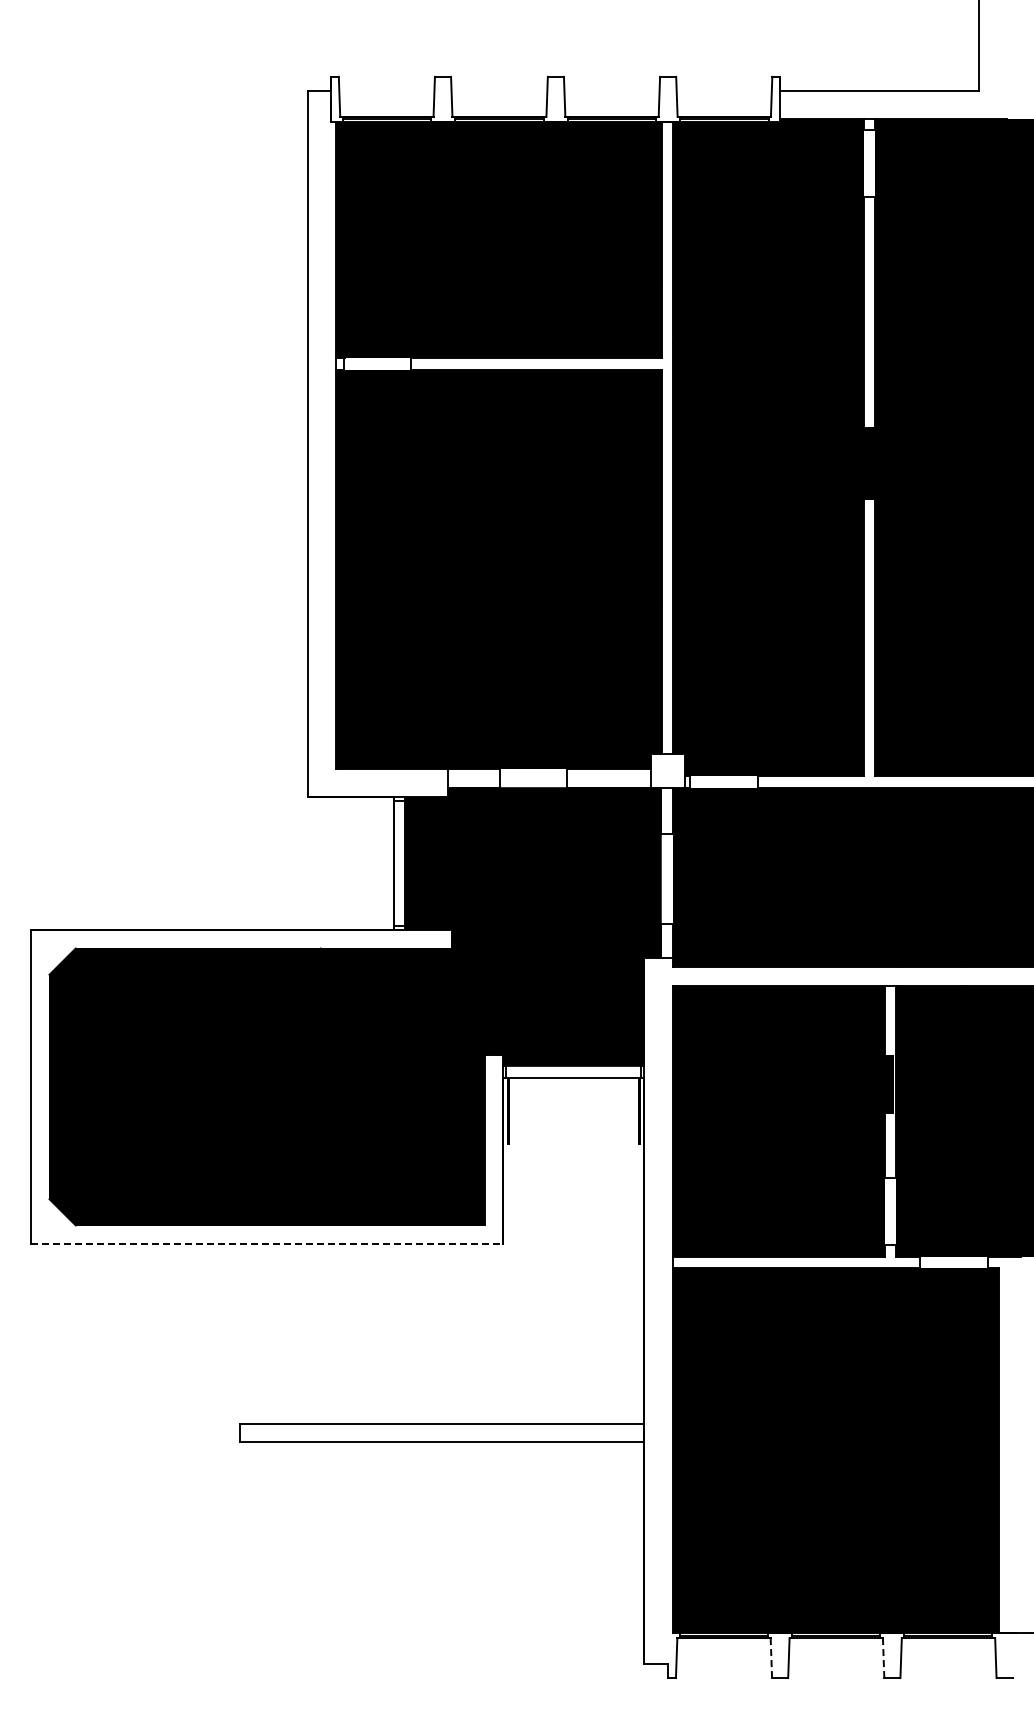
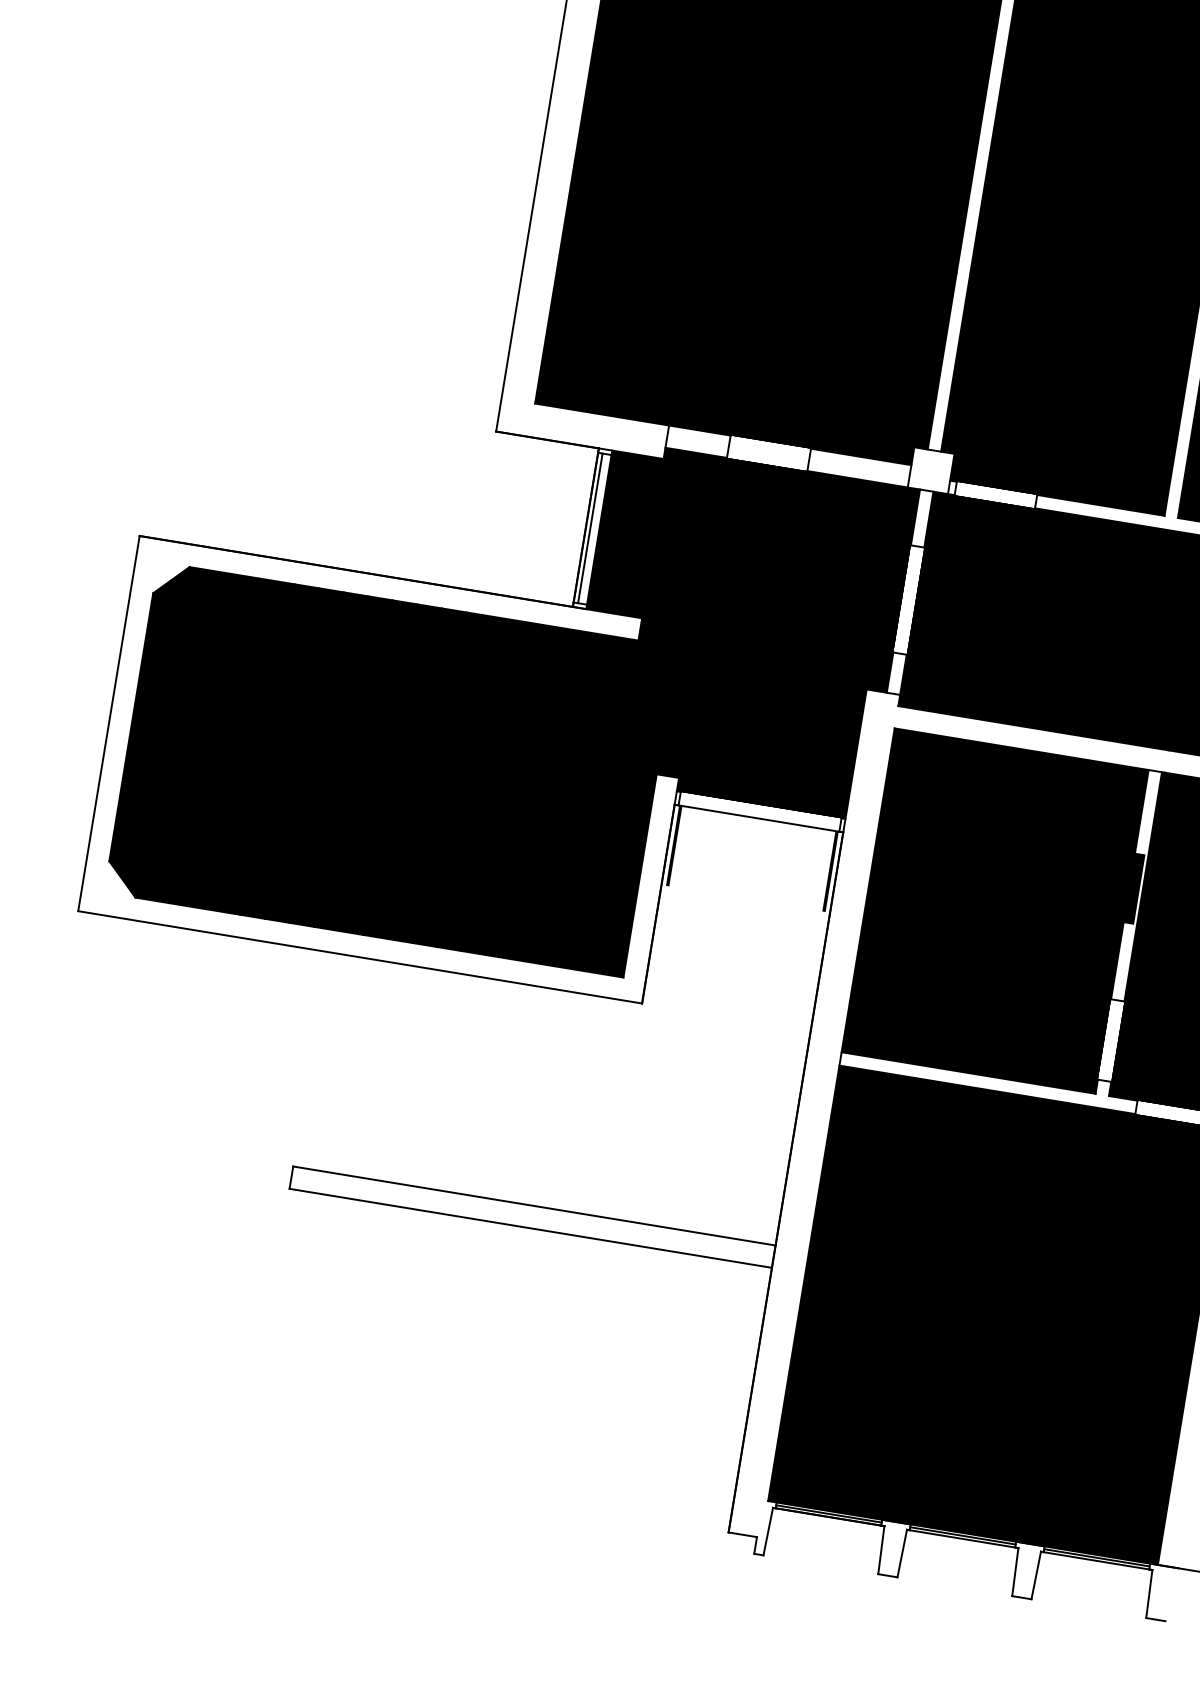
line: (397, 863) -> (590, 528), added
line: (267, 1244) -> (360, 957), dashed -> solid
line: (771, 1658) -> (881, 1550), dashed -> solid
line: (883, 1658) -> (1015, 1572), dashed -> solid

